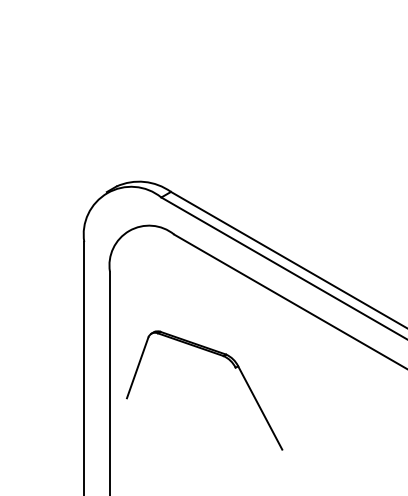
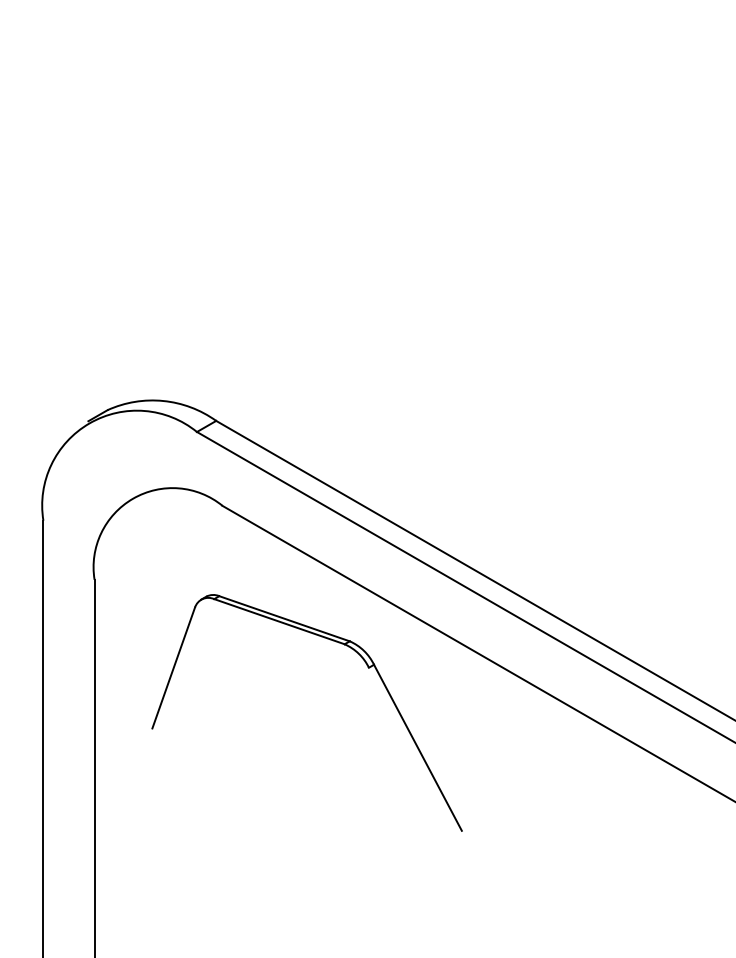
part: (234, 368) -> (366, 669), moved

